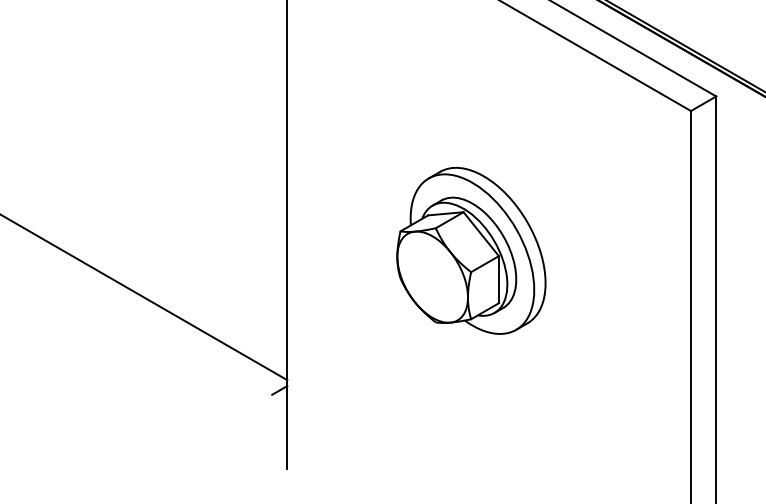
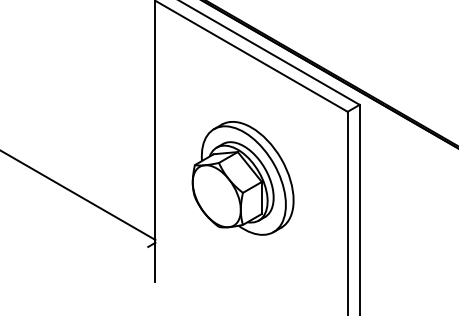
part: (470, 251) -> (242, 178), size x1.43

